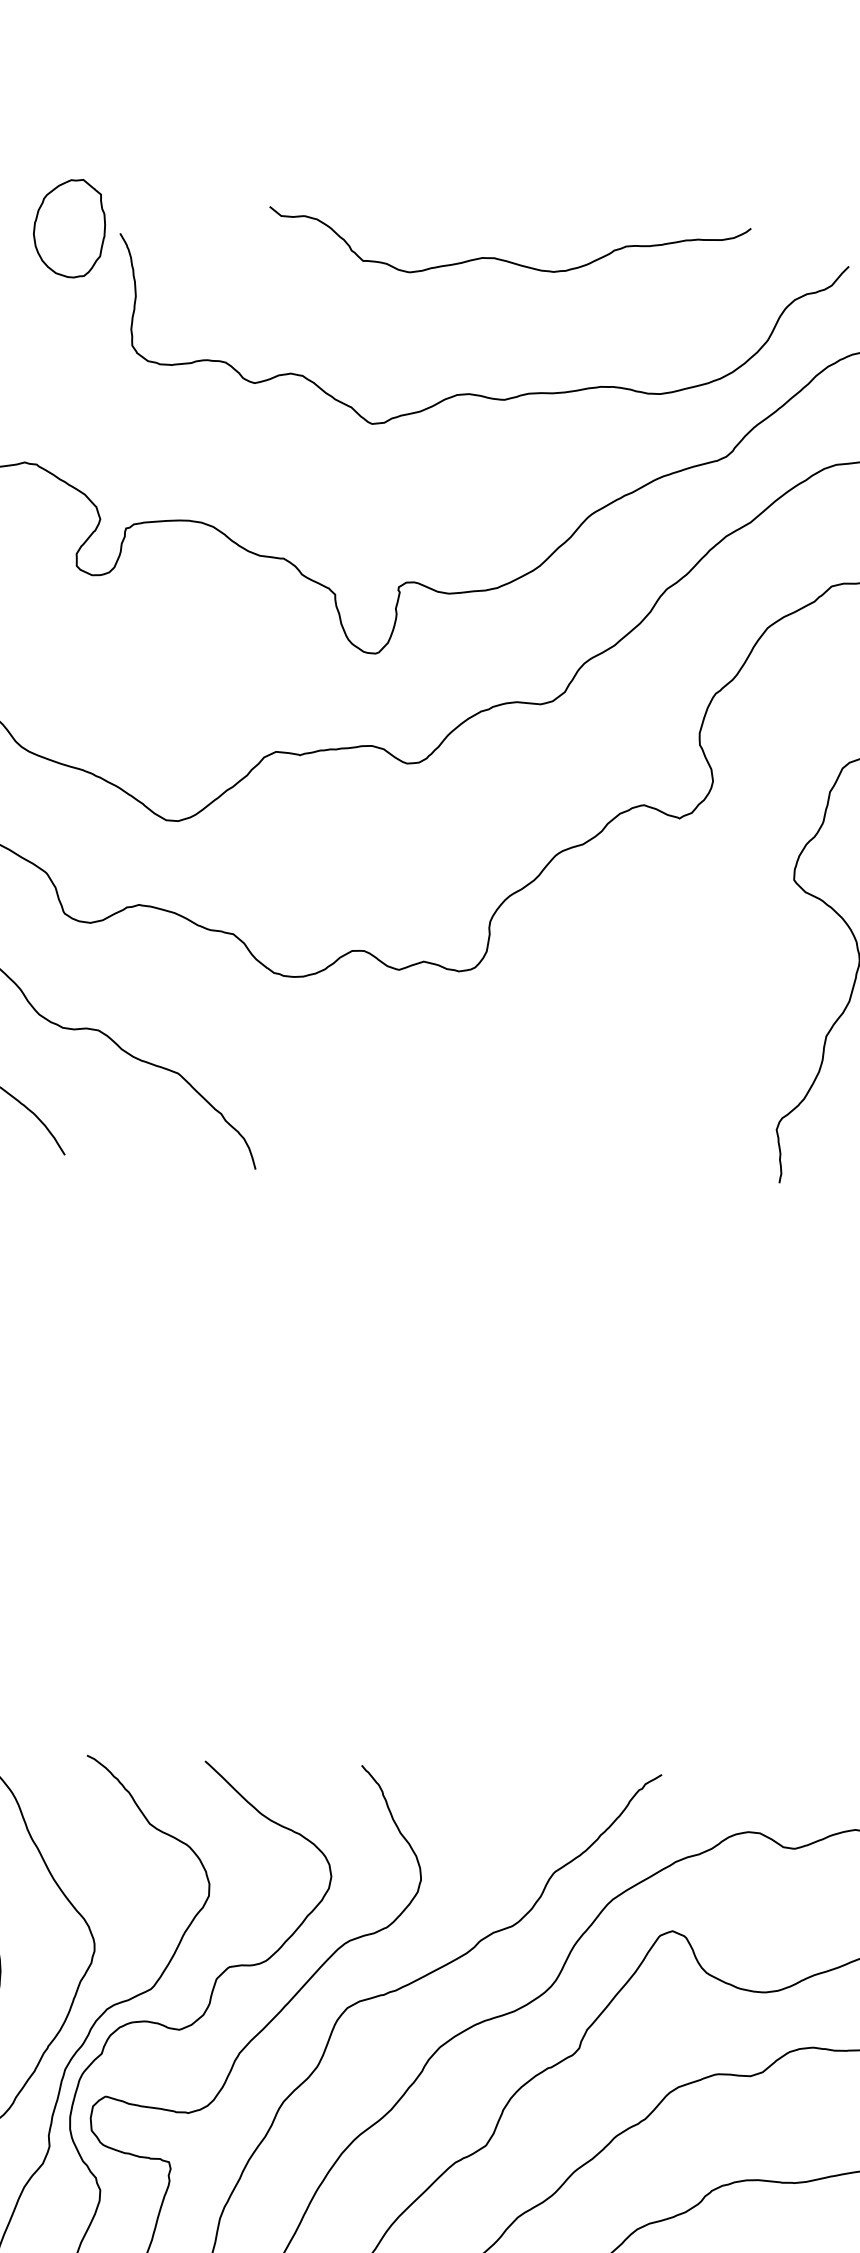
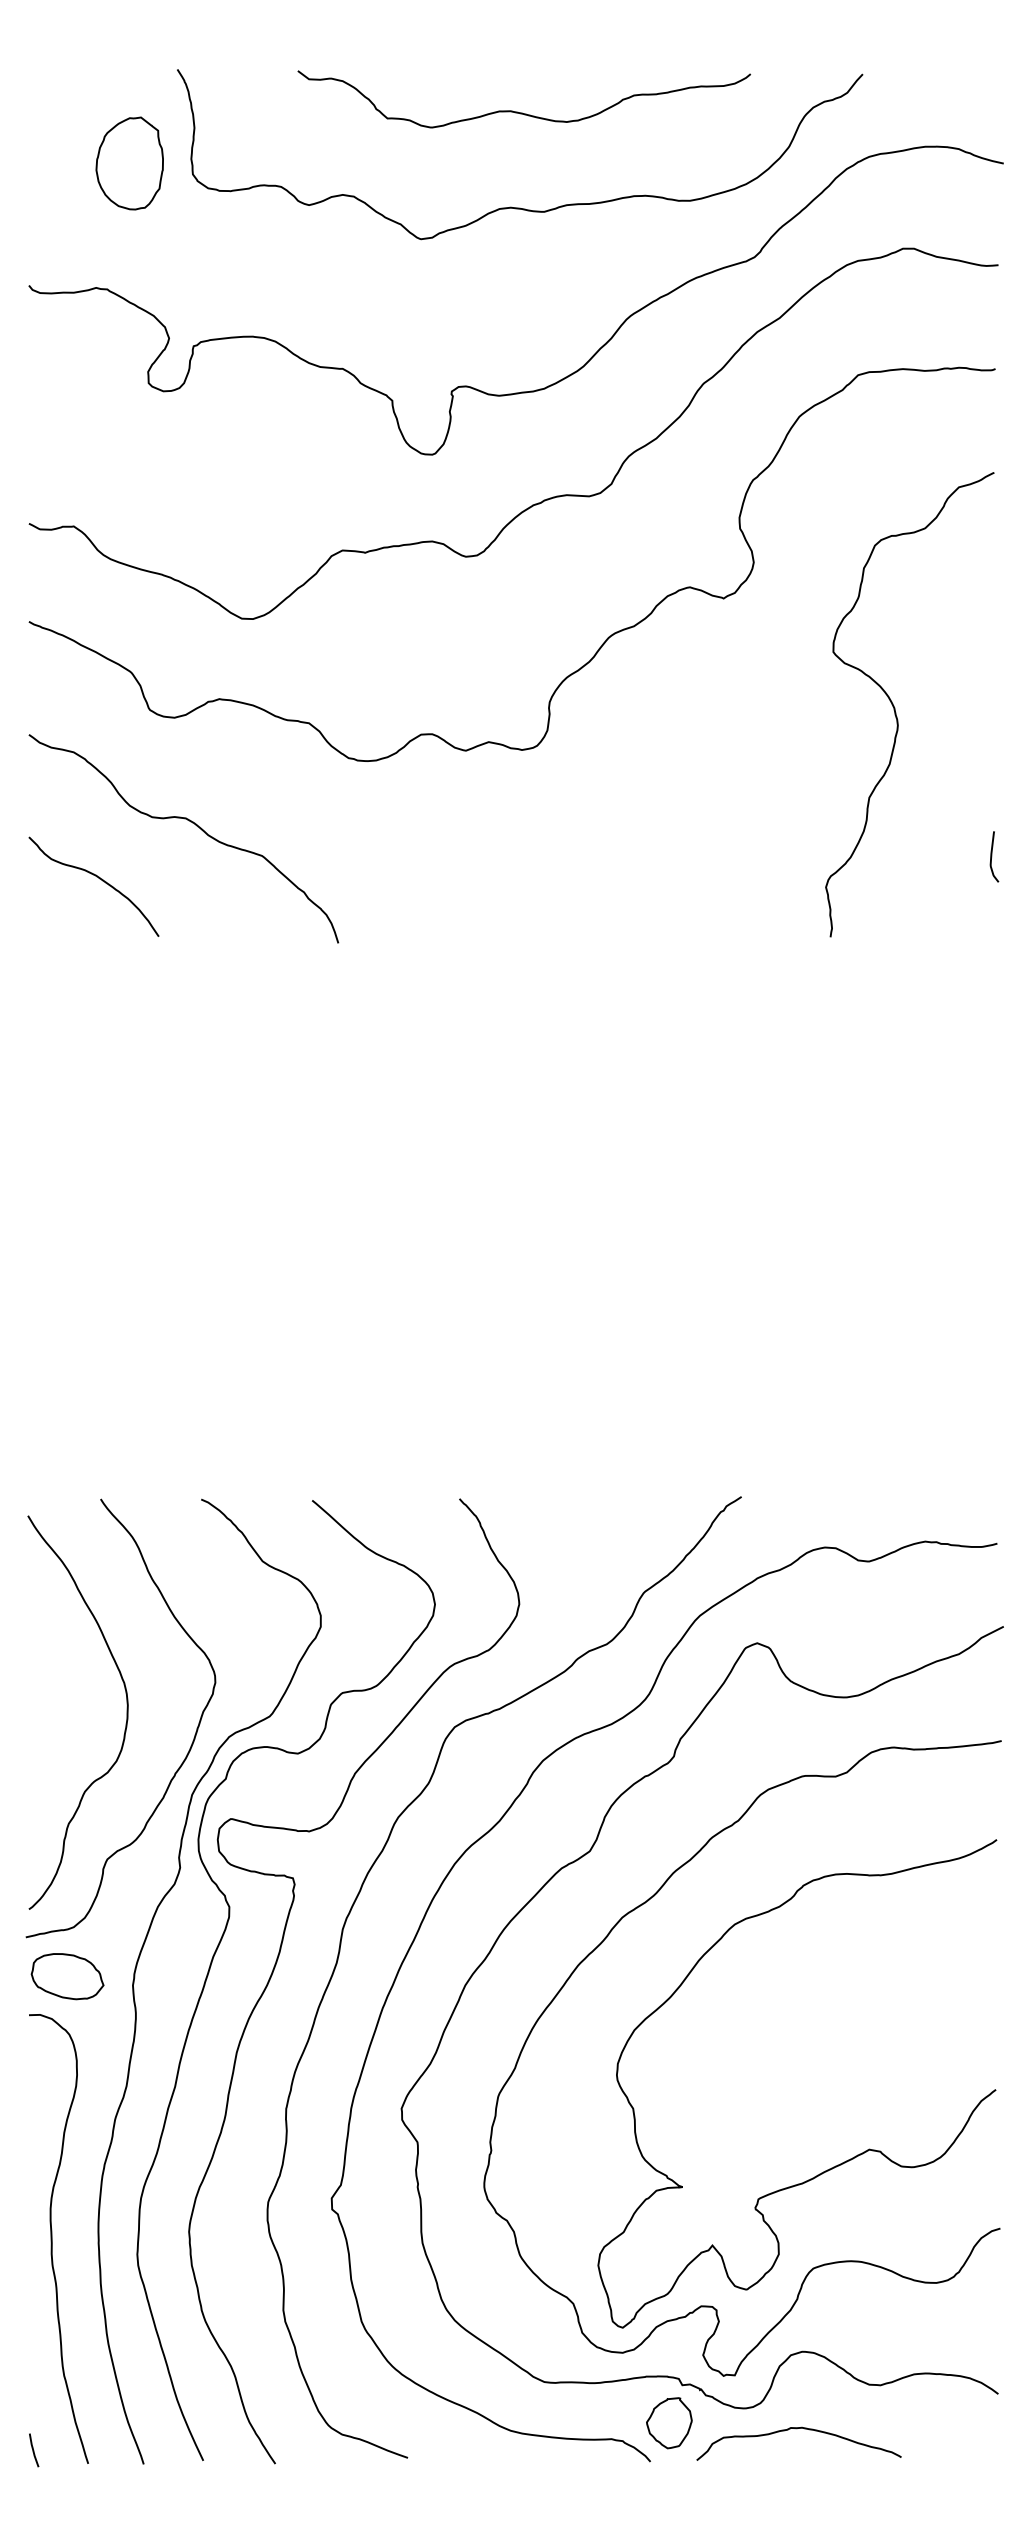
part: (69, 228) -> (129, 163), moved
curve: (506, 260) -> (522, 112), moved

